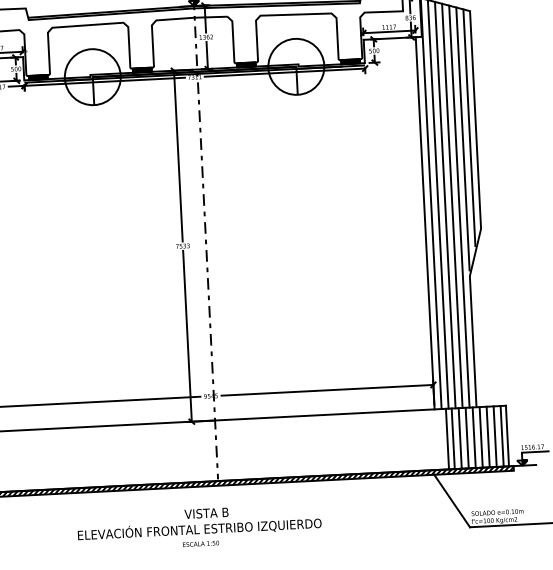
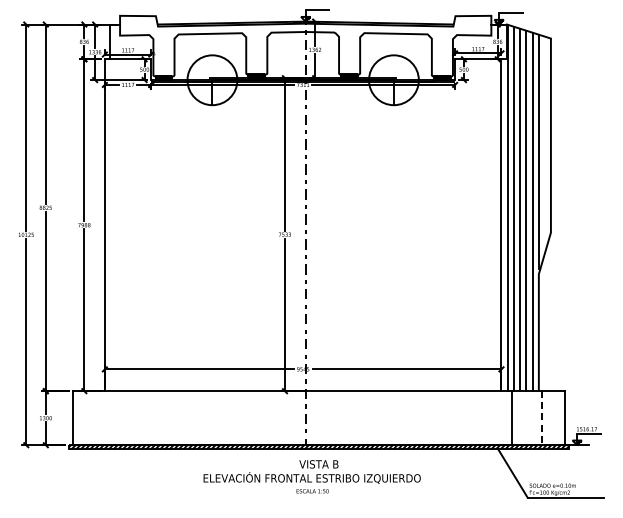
line: (469, 126) -> (545, 141), removed
line: (502, 436) -> (560, 418), removed
line: (481, 437) -> (541, 418), solid -> dashed
line: (487, 437) -> (547, 418), removed
line: (495, 437) -> (554, 418), removed
line: (459, 438) -> (522, 418), removed
line: (467, 438) -> (529, 418), removed
line: (474, 438) -> (535, 418), removed
line: (453, 439) -> (516, 418), removed
text: (198, 527) -> (311, 476), moved

